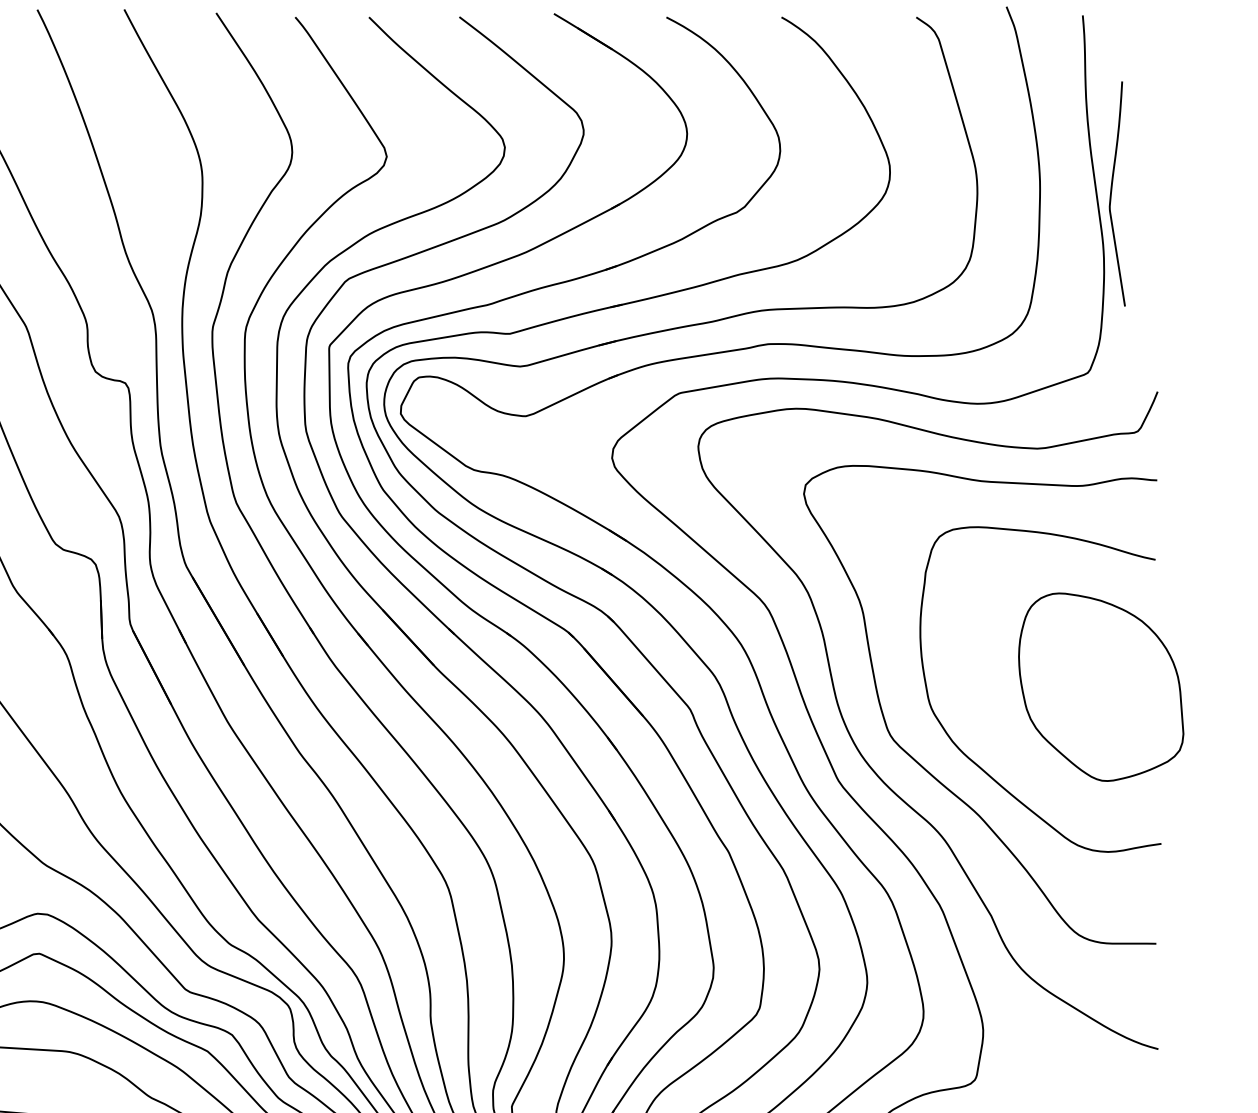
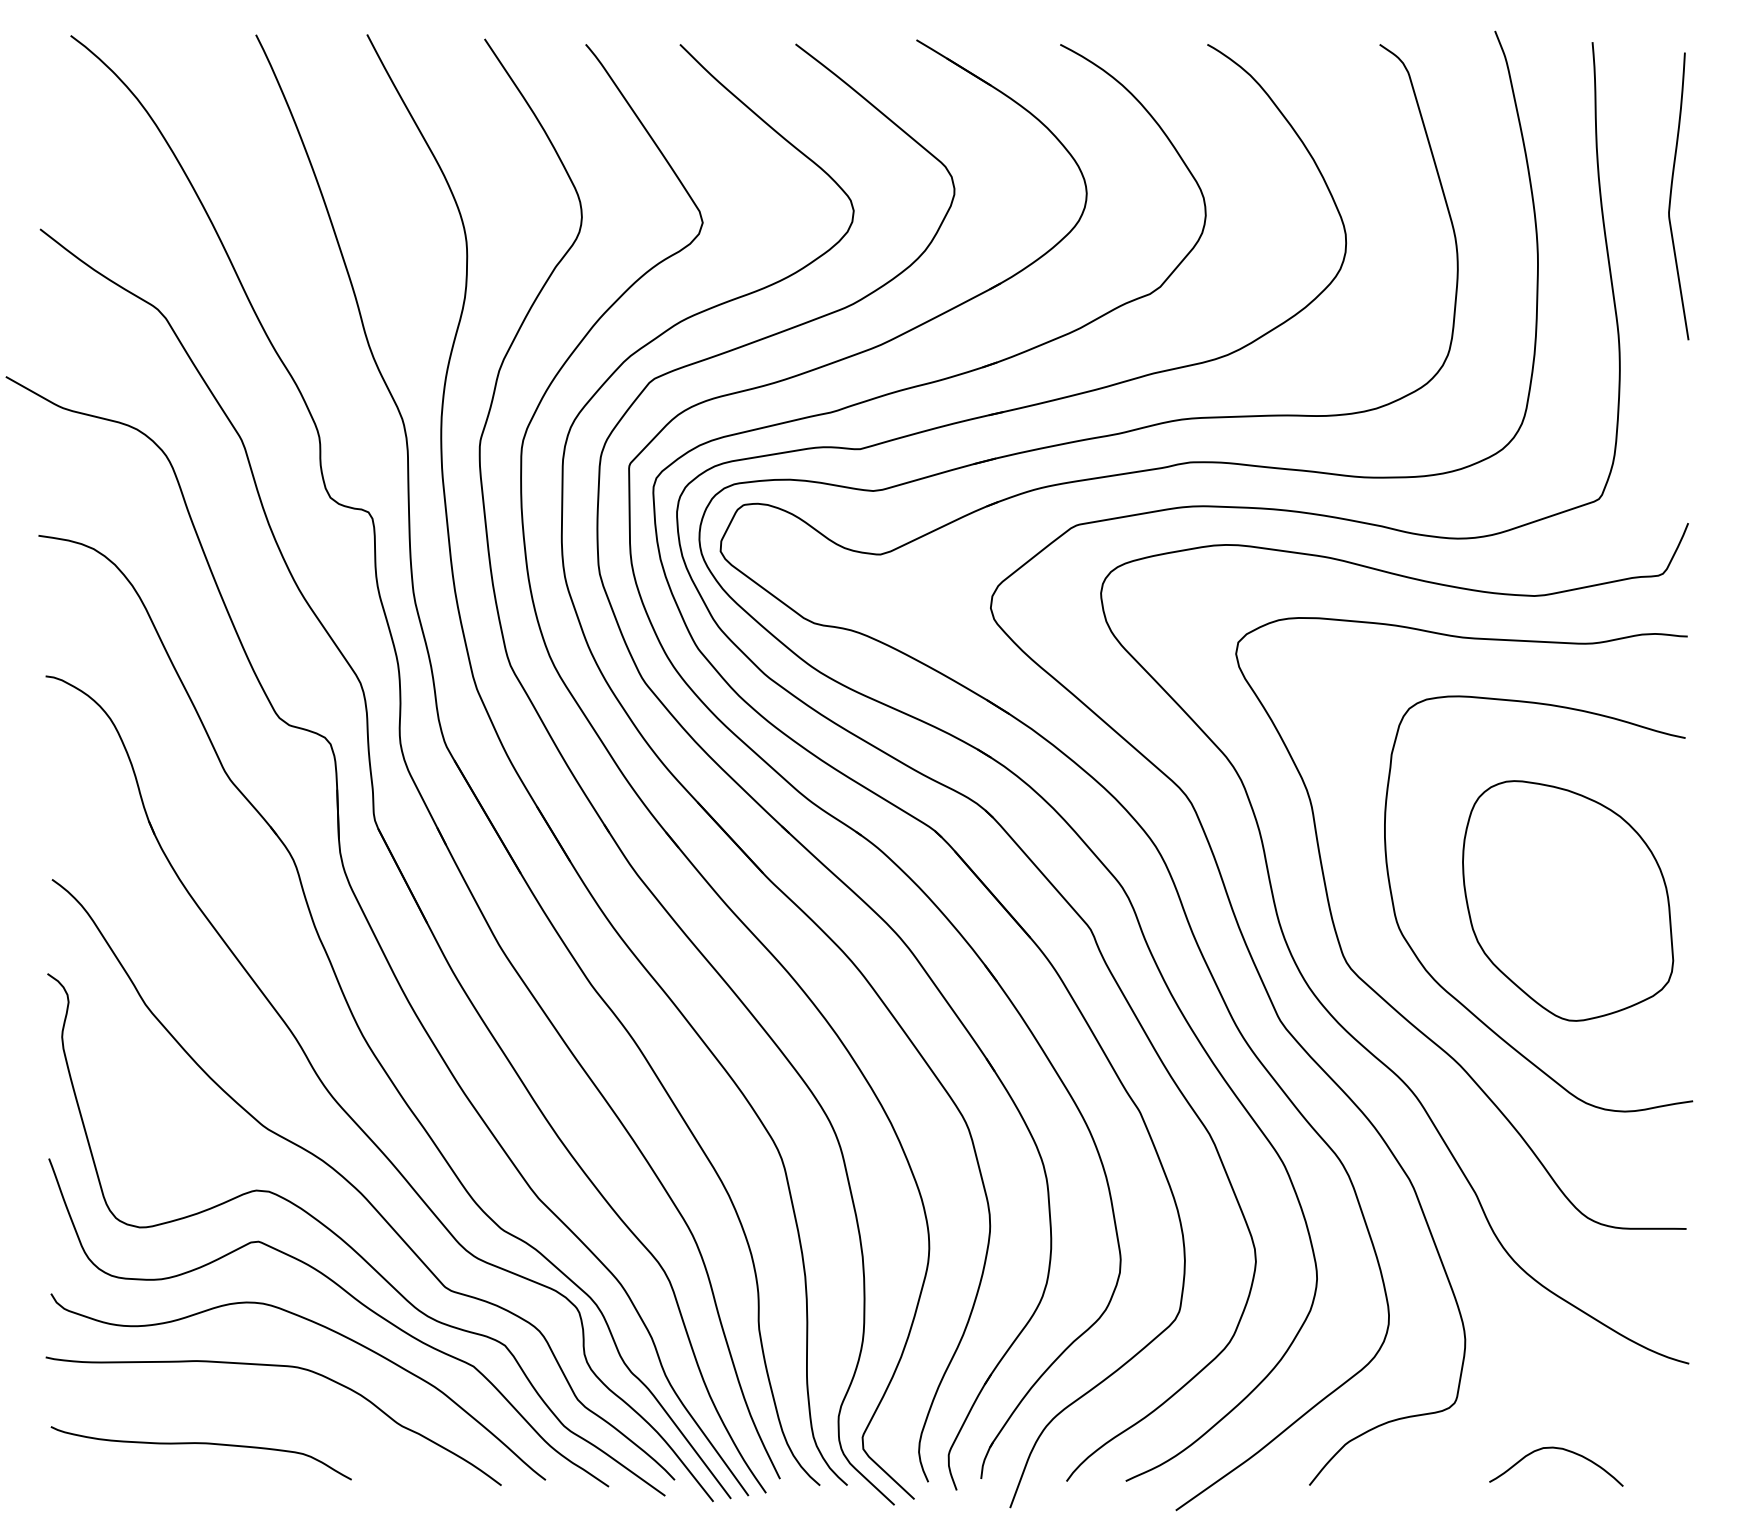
curve: (1111, 194) -> (1671, 196), moved
part: (1101, 686) -> (1568, 900), moved

